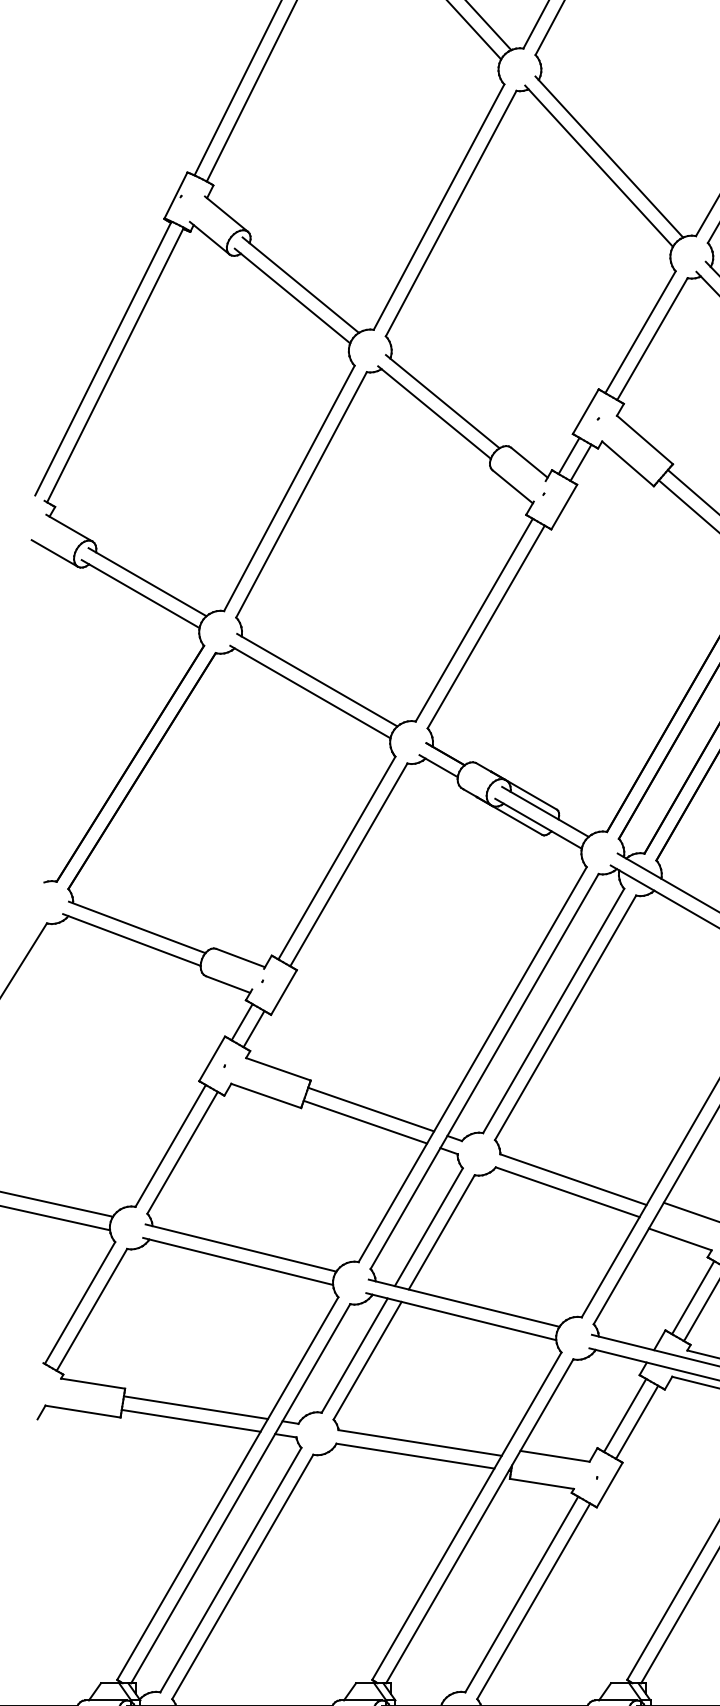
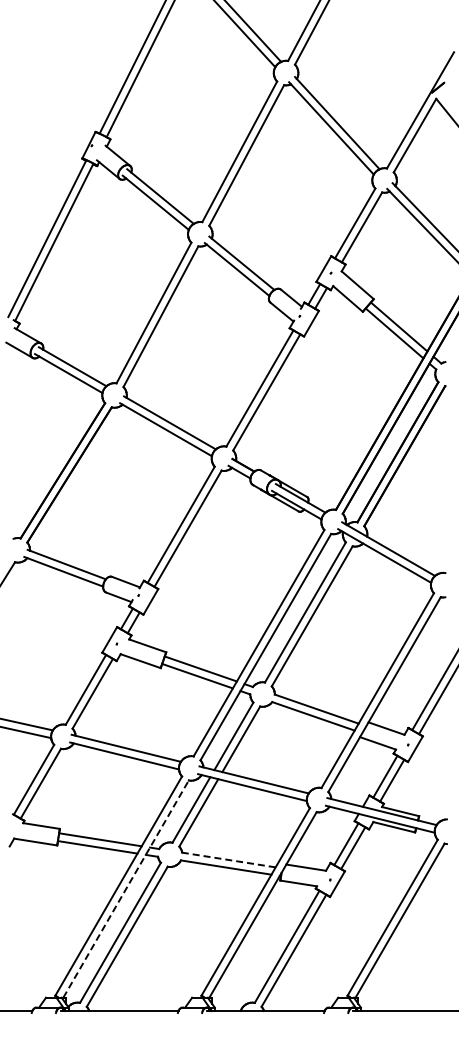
line: (419, 1442) -> (228, 859), solid -> dashed
line: (241, 1492) -> (126, 888), solid -> dashed

